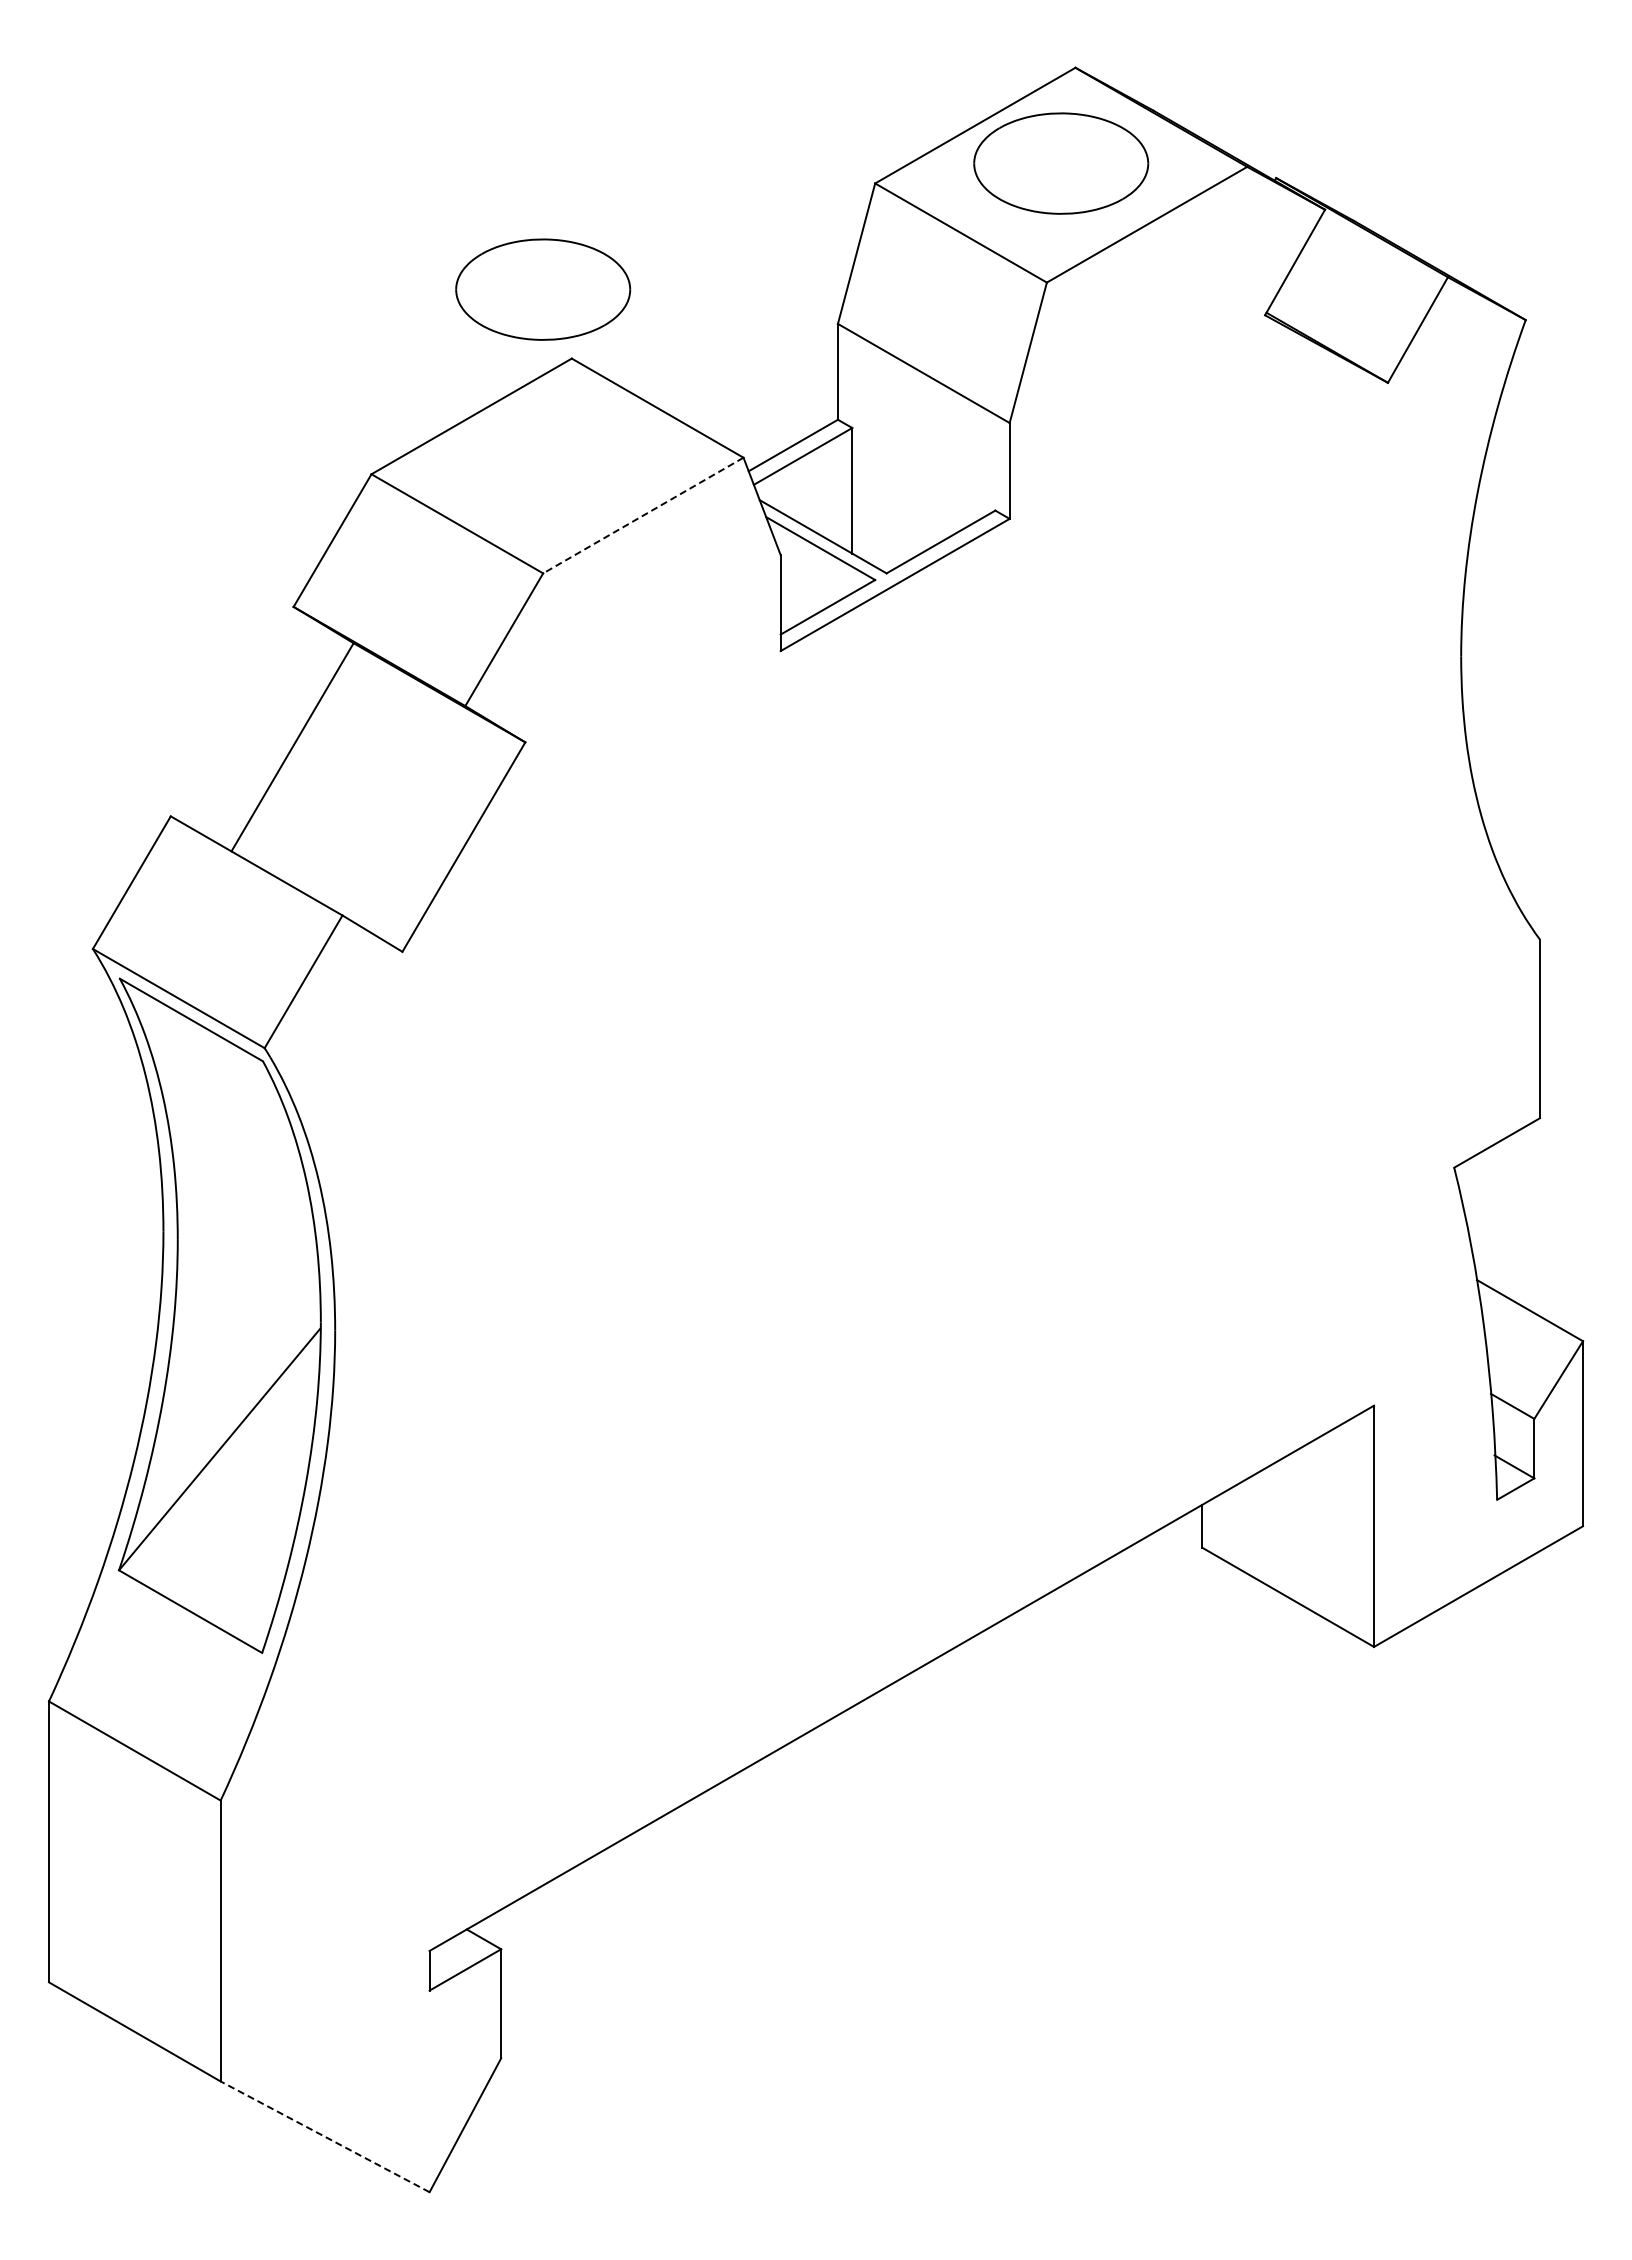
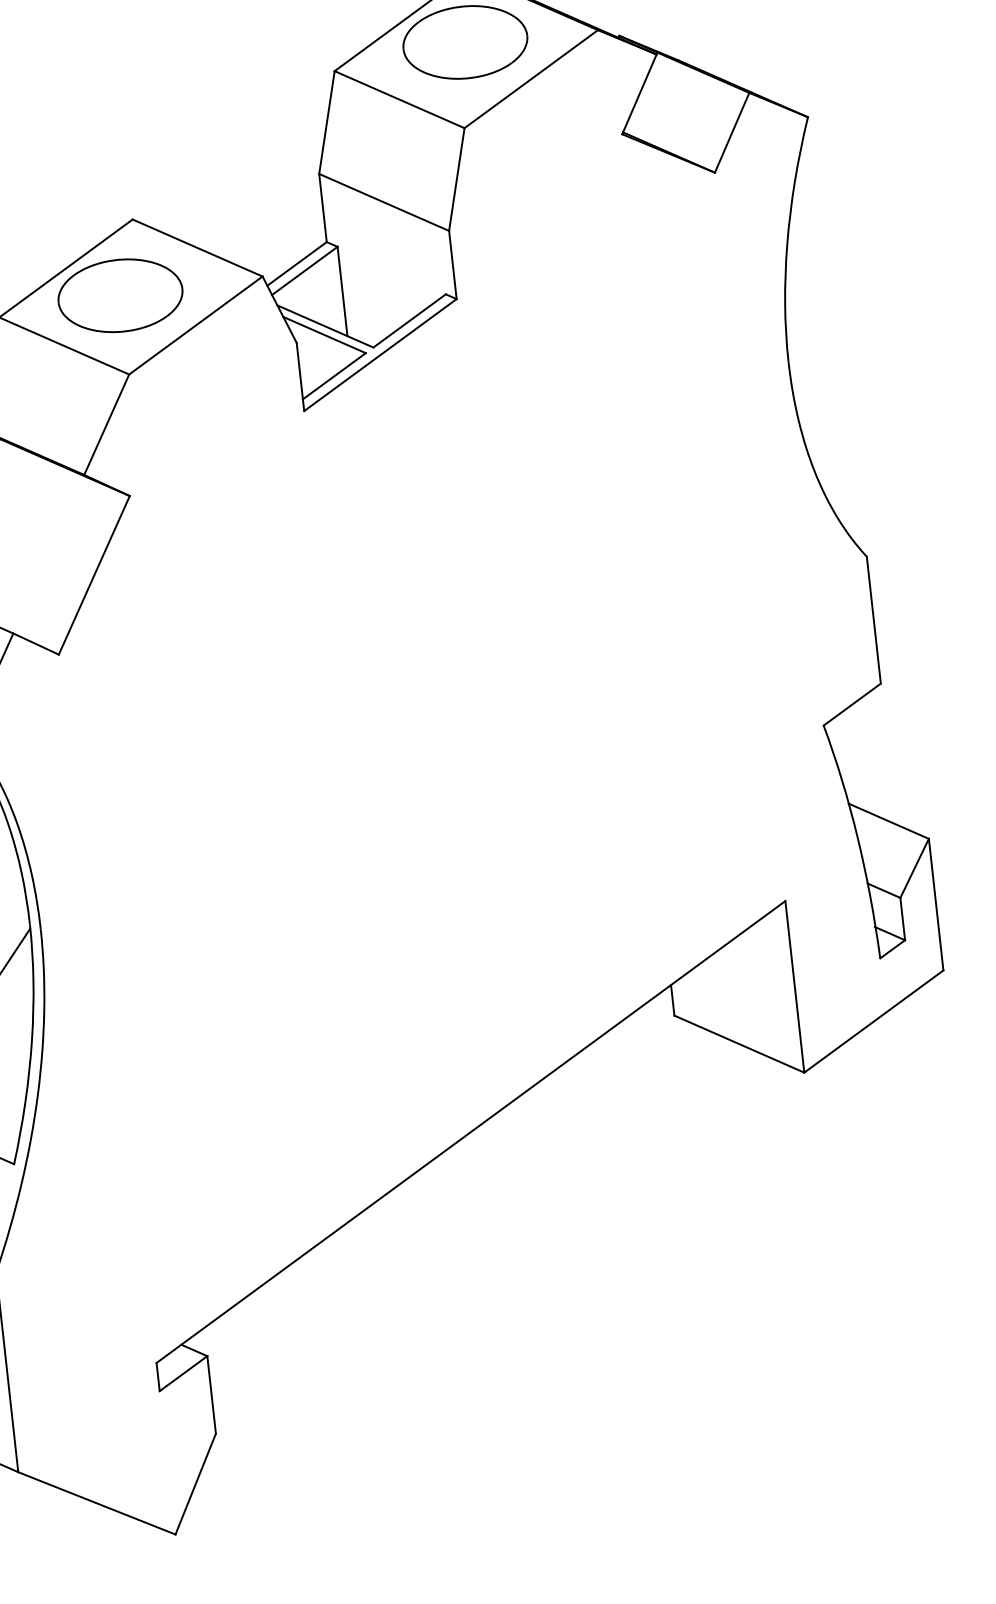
part: (543, 289) -> (120, 295), moved
line: (643, 515) -> (195, 325), dashed -> solid
line: (324, 2136) -> (96, 1503), dashed -> solid

